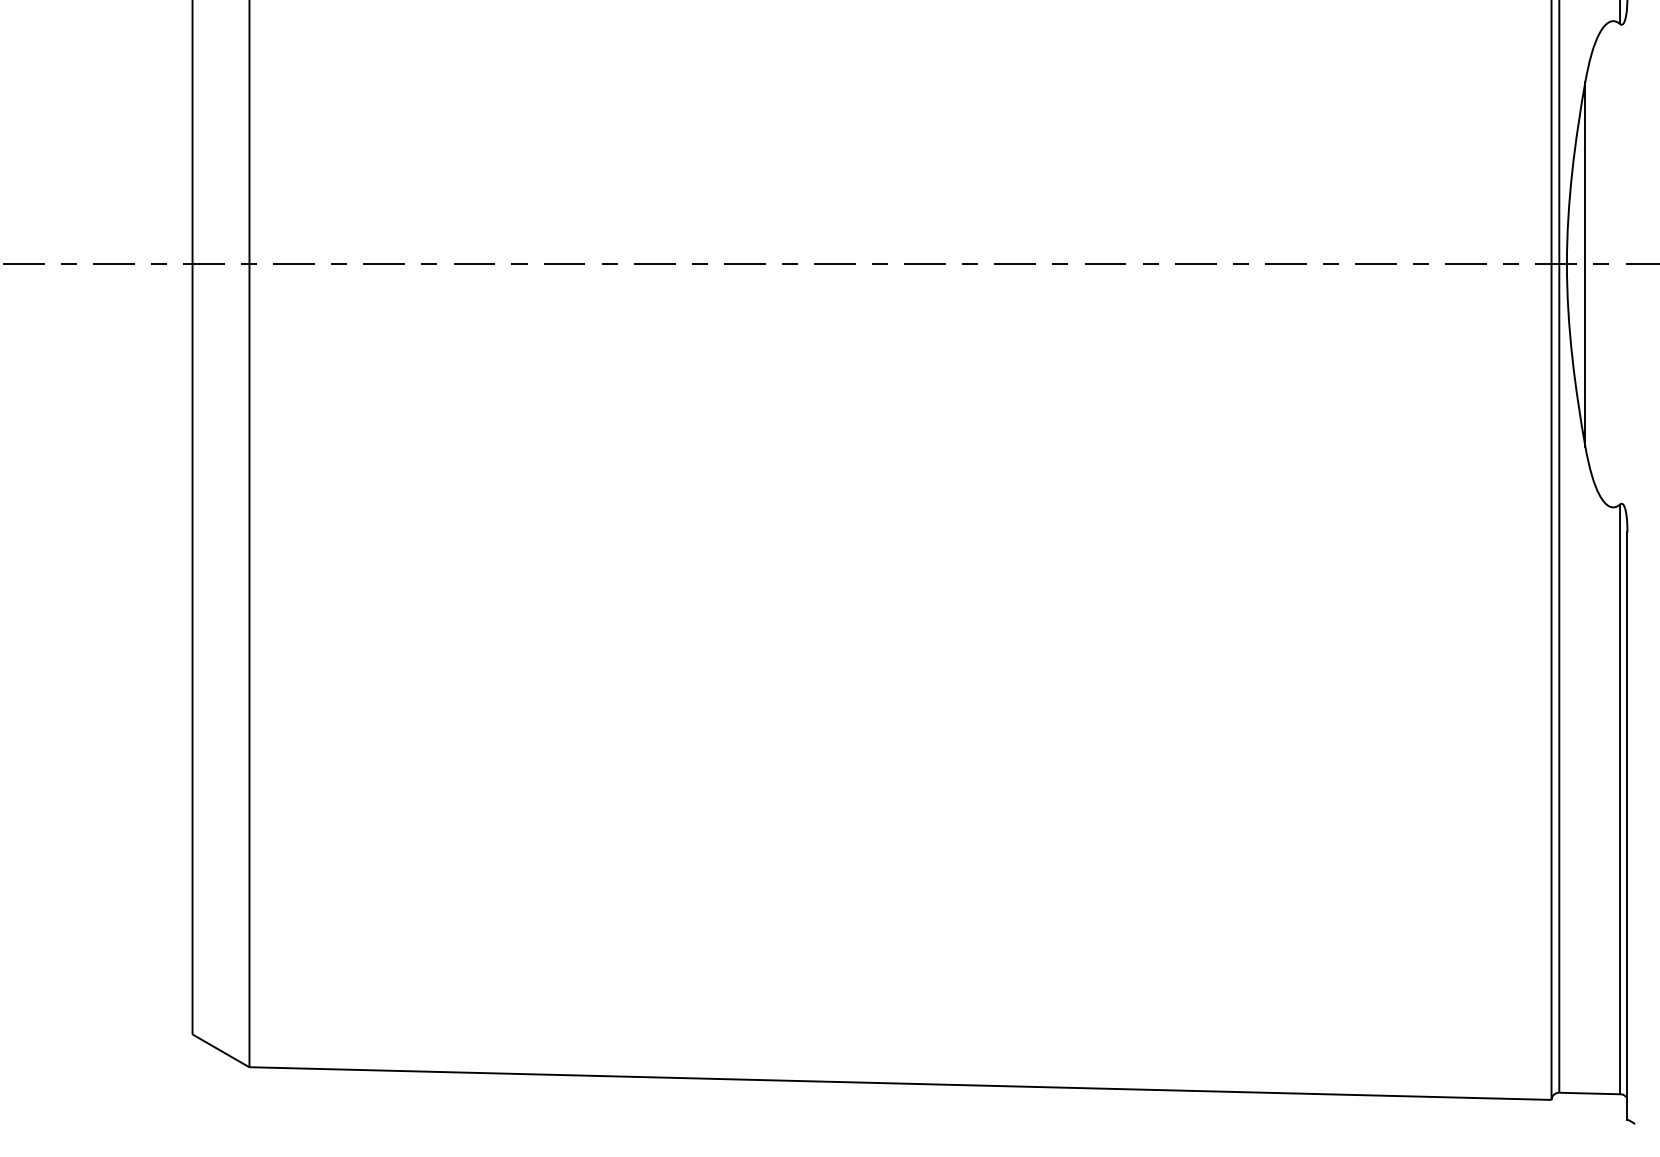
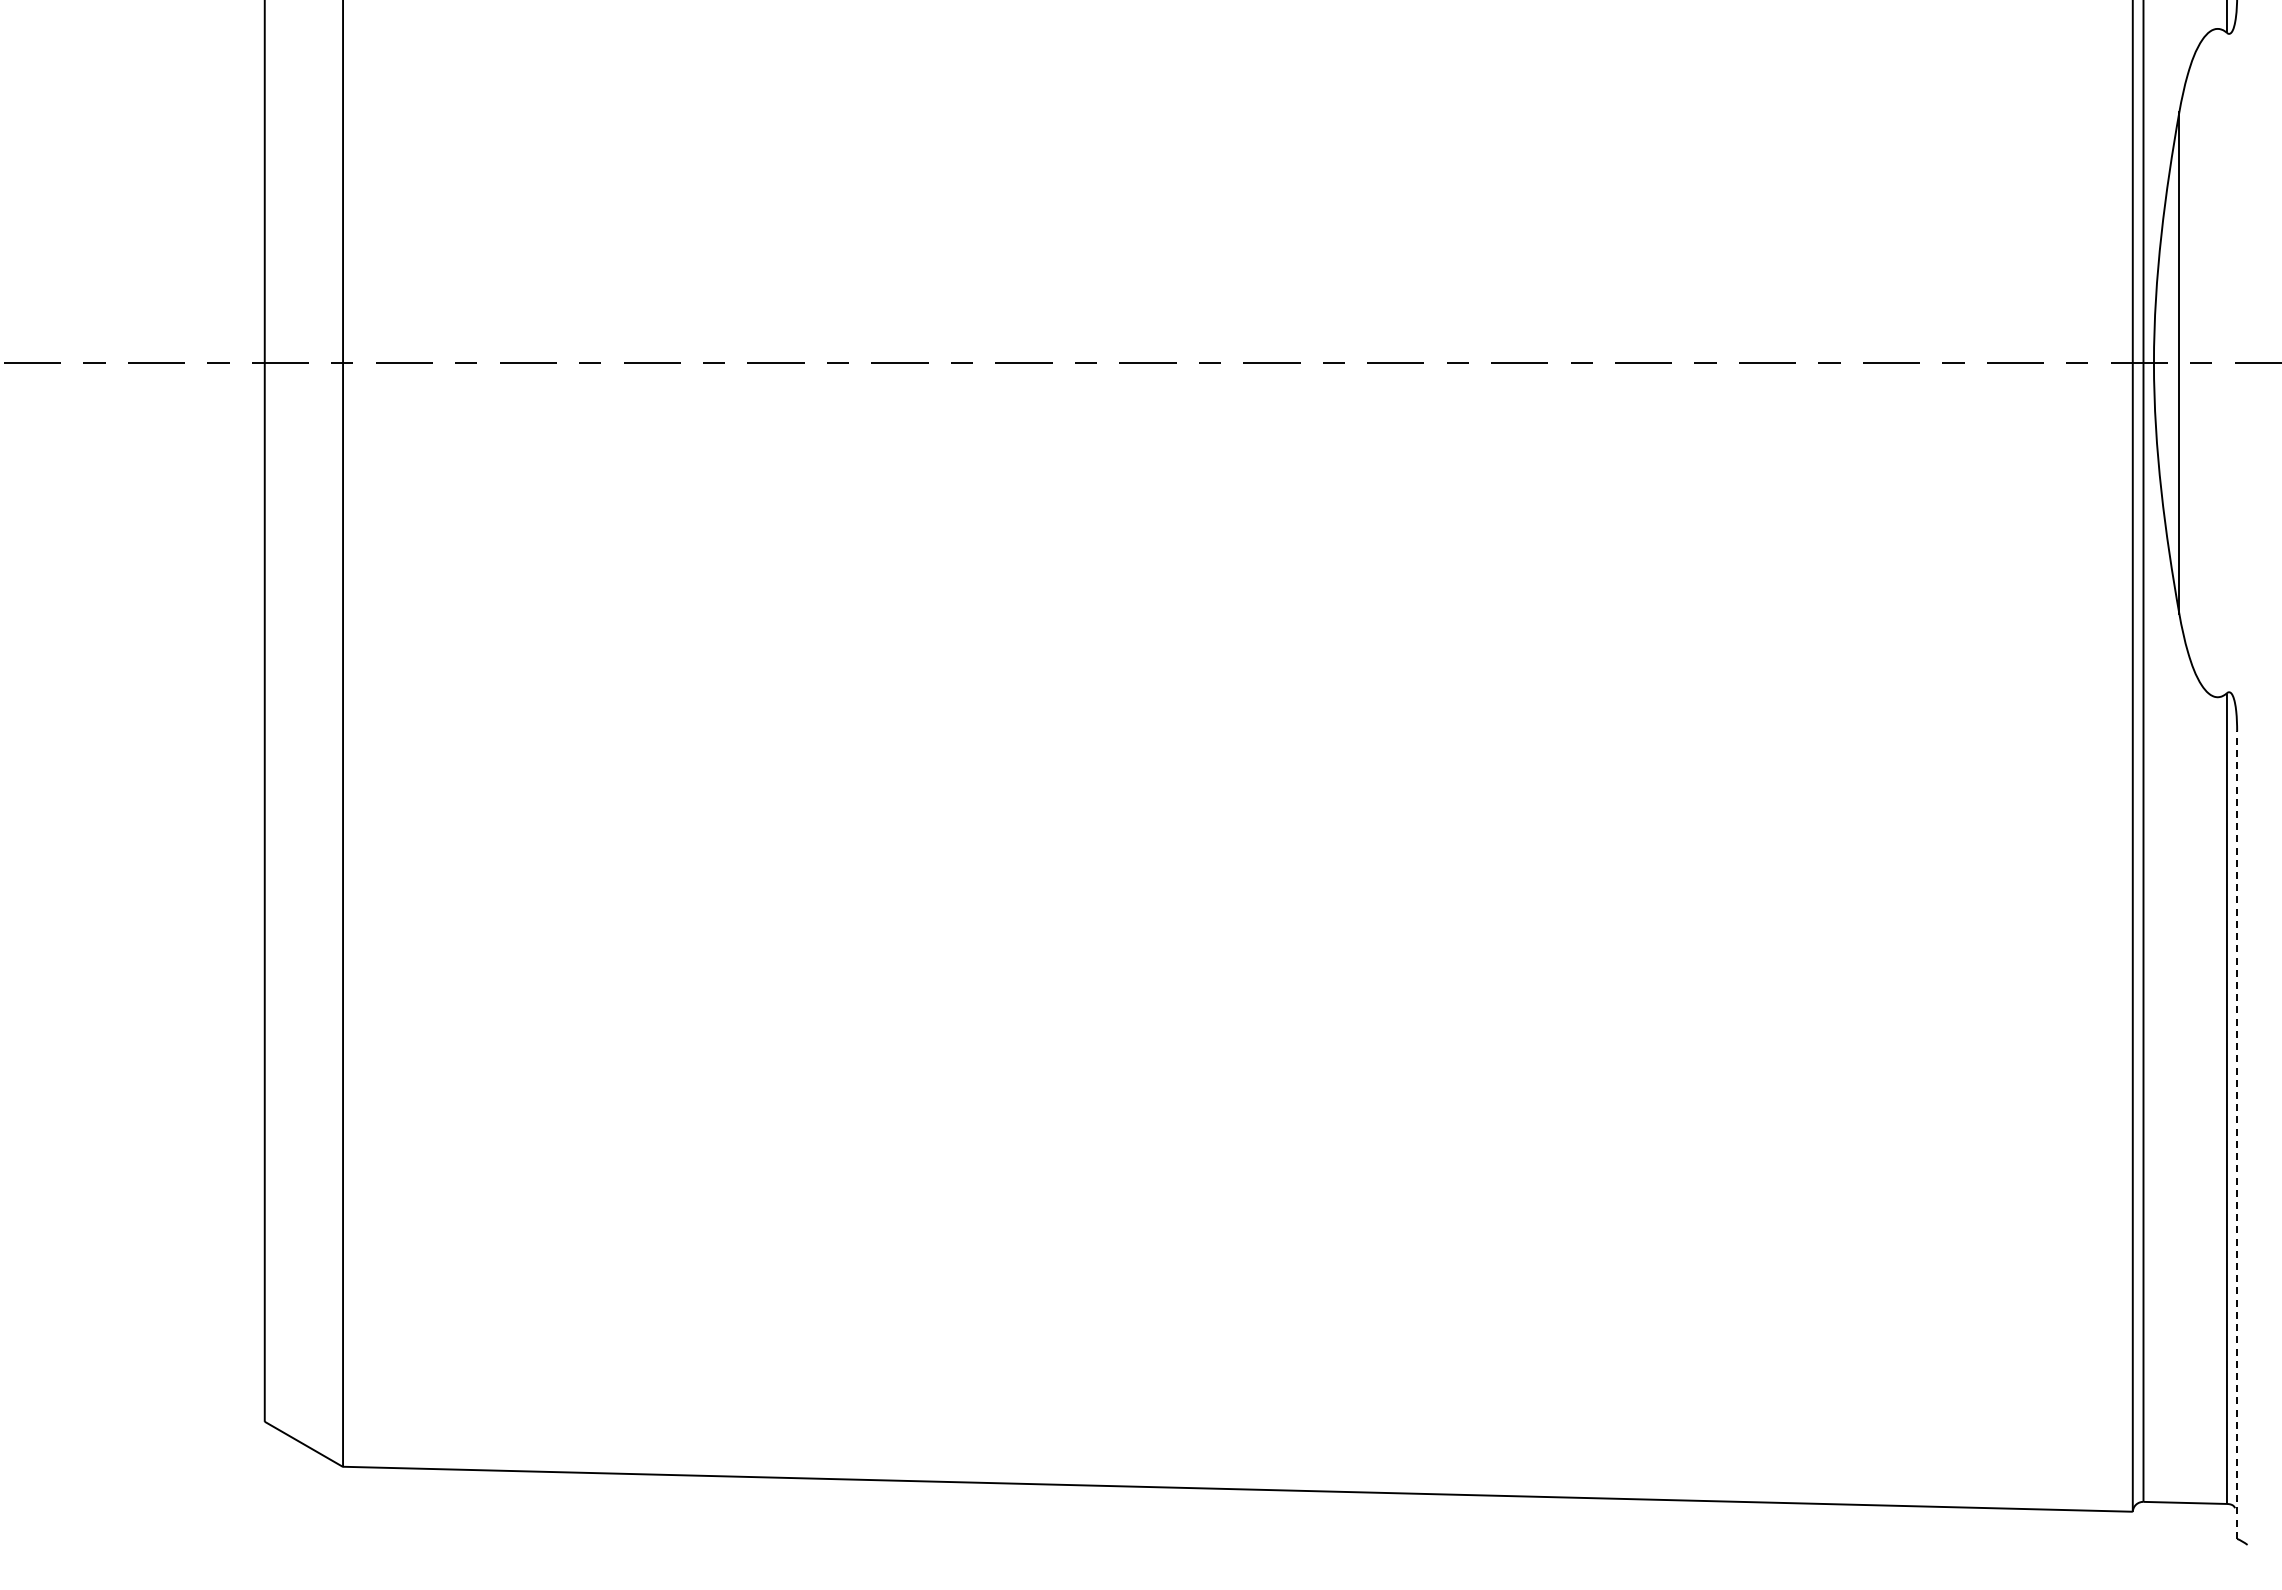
line: (1627, 826) -> (2237, 1135), solid -> dashed

